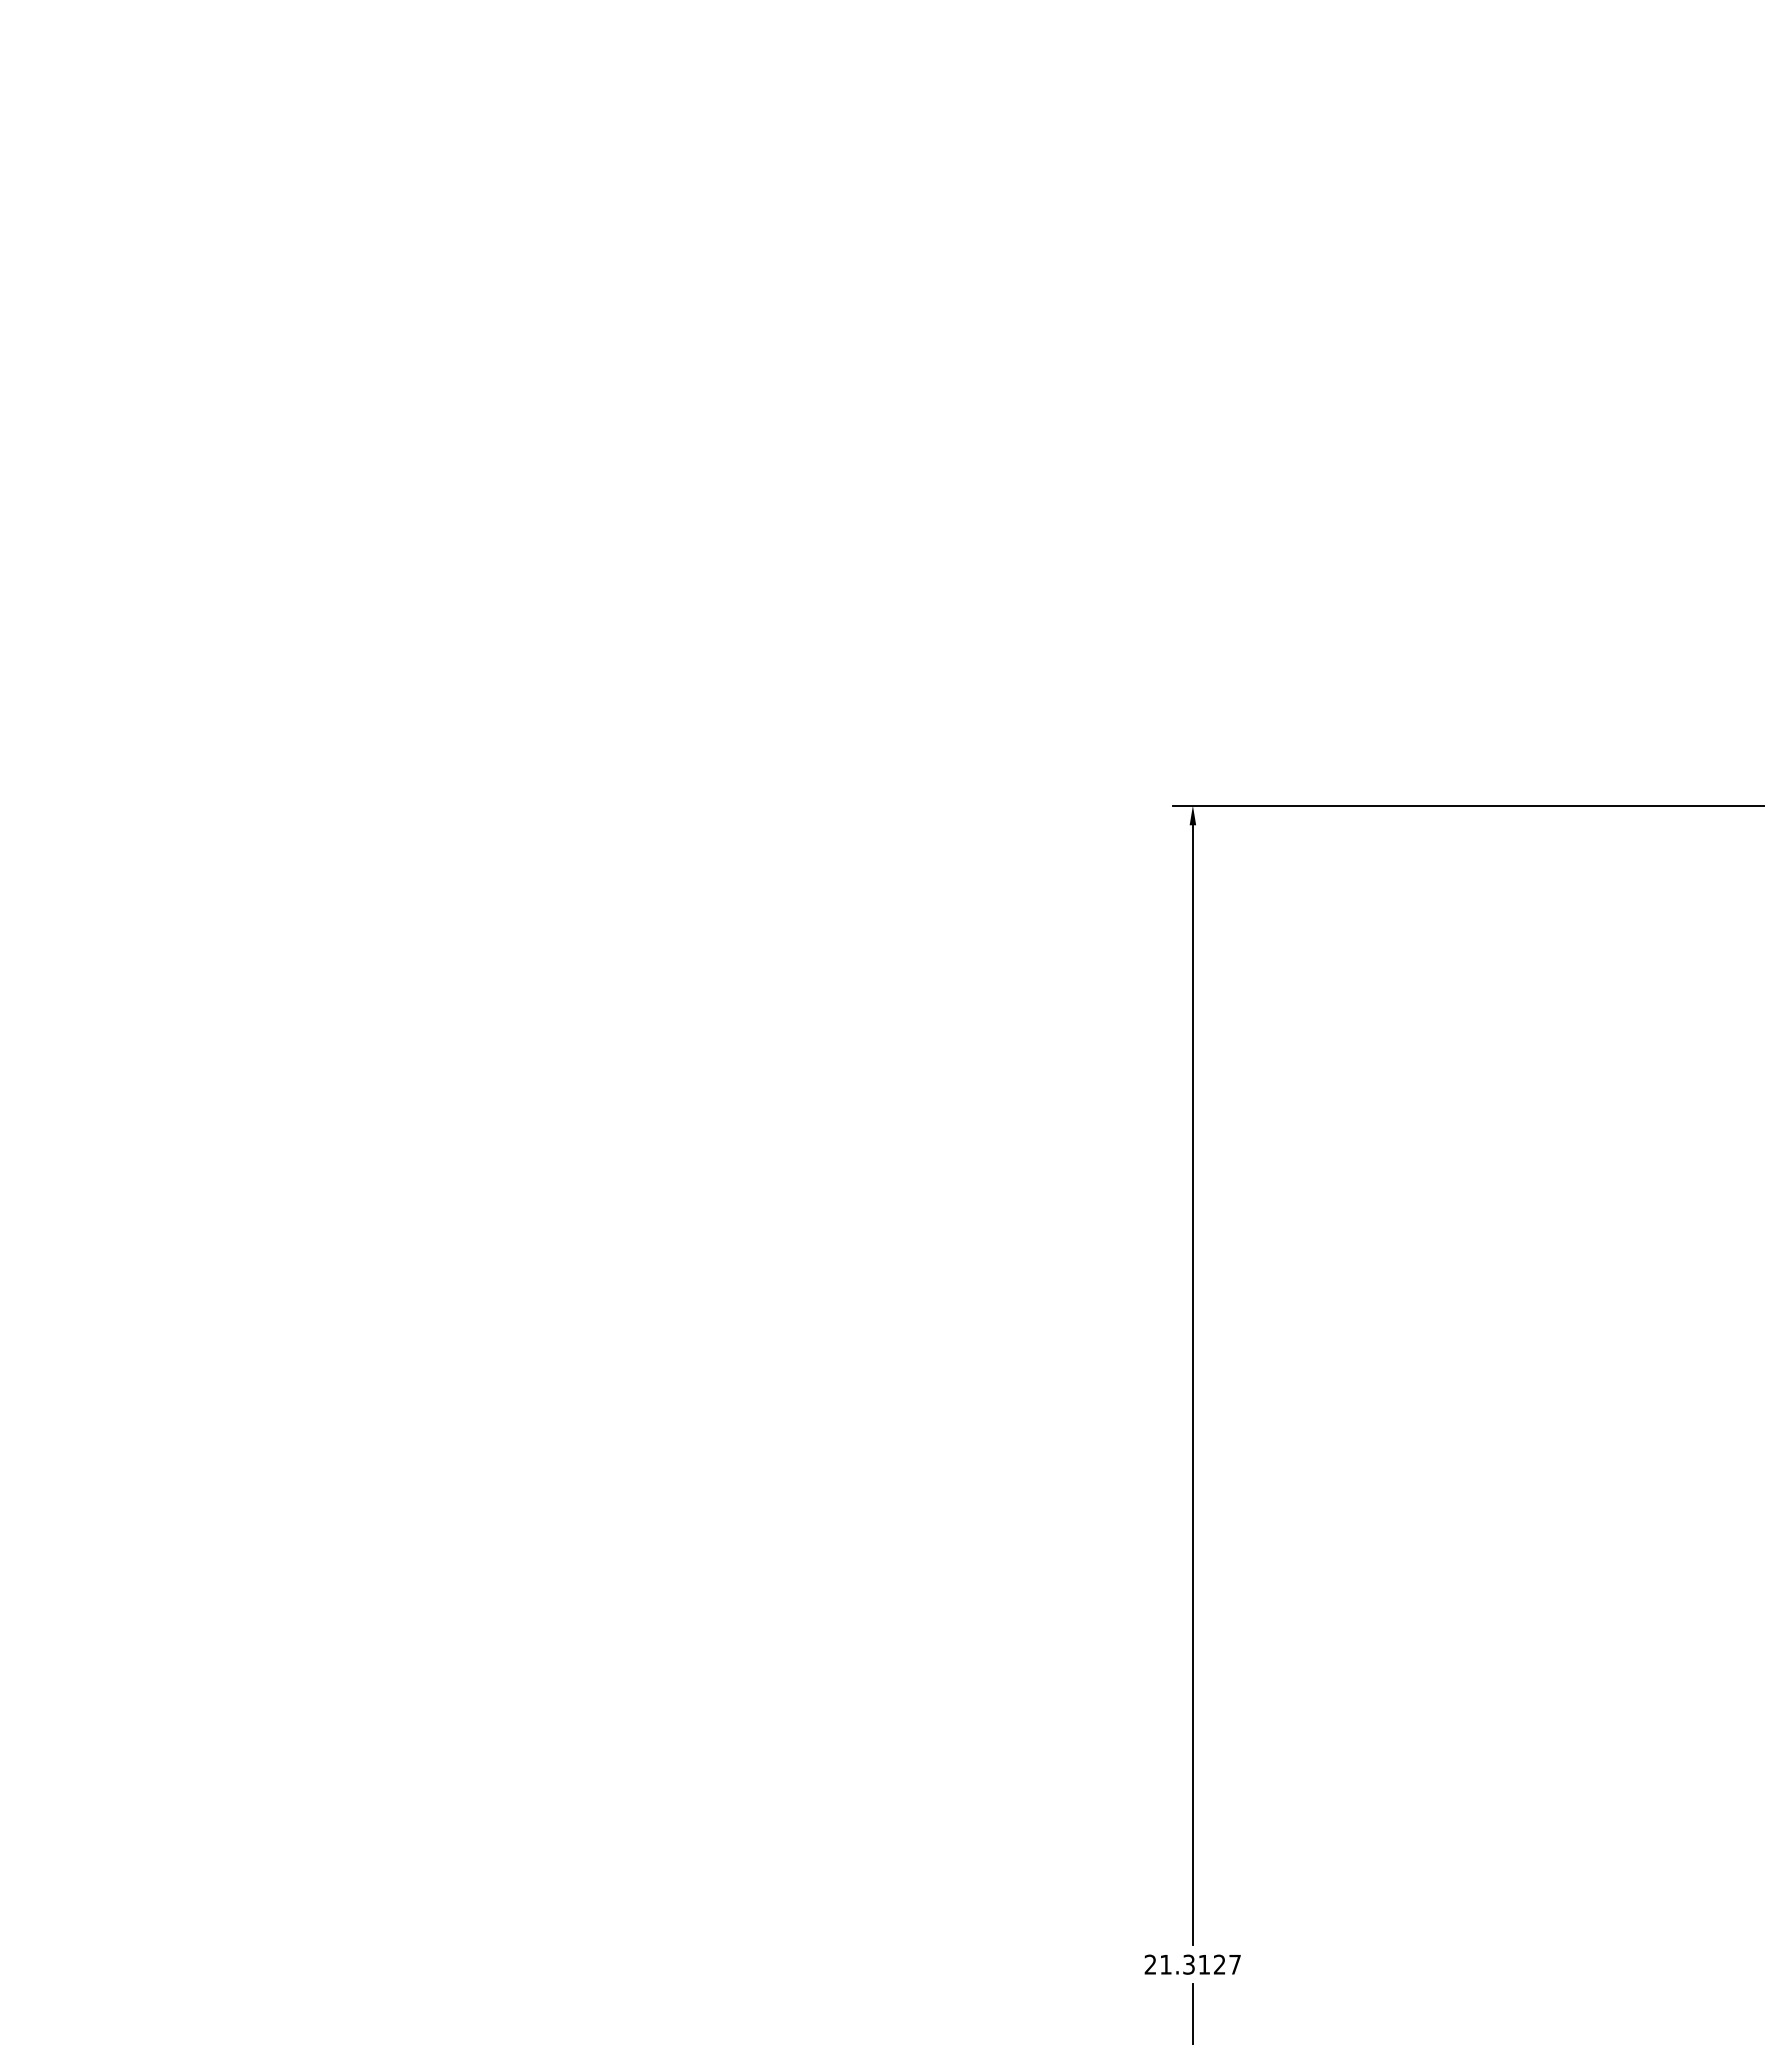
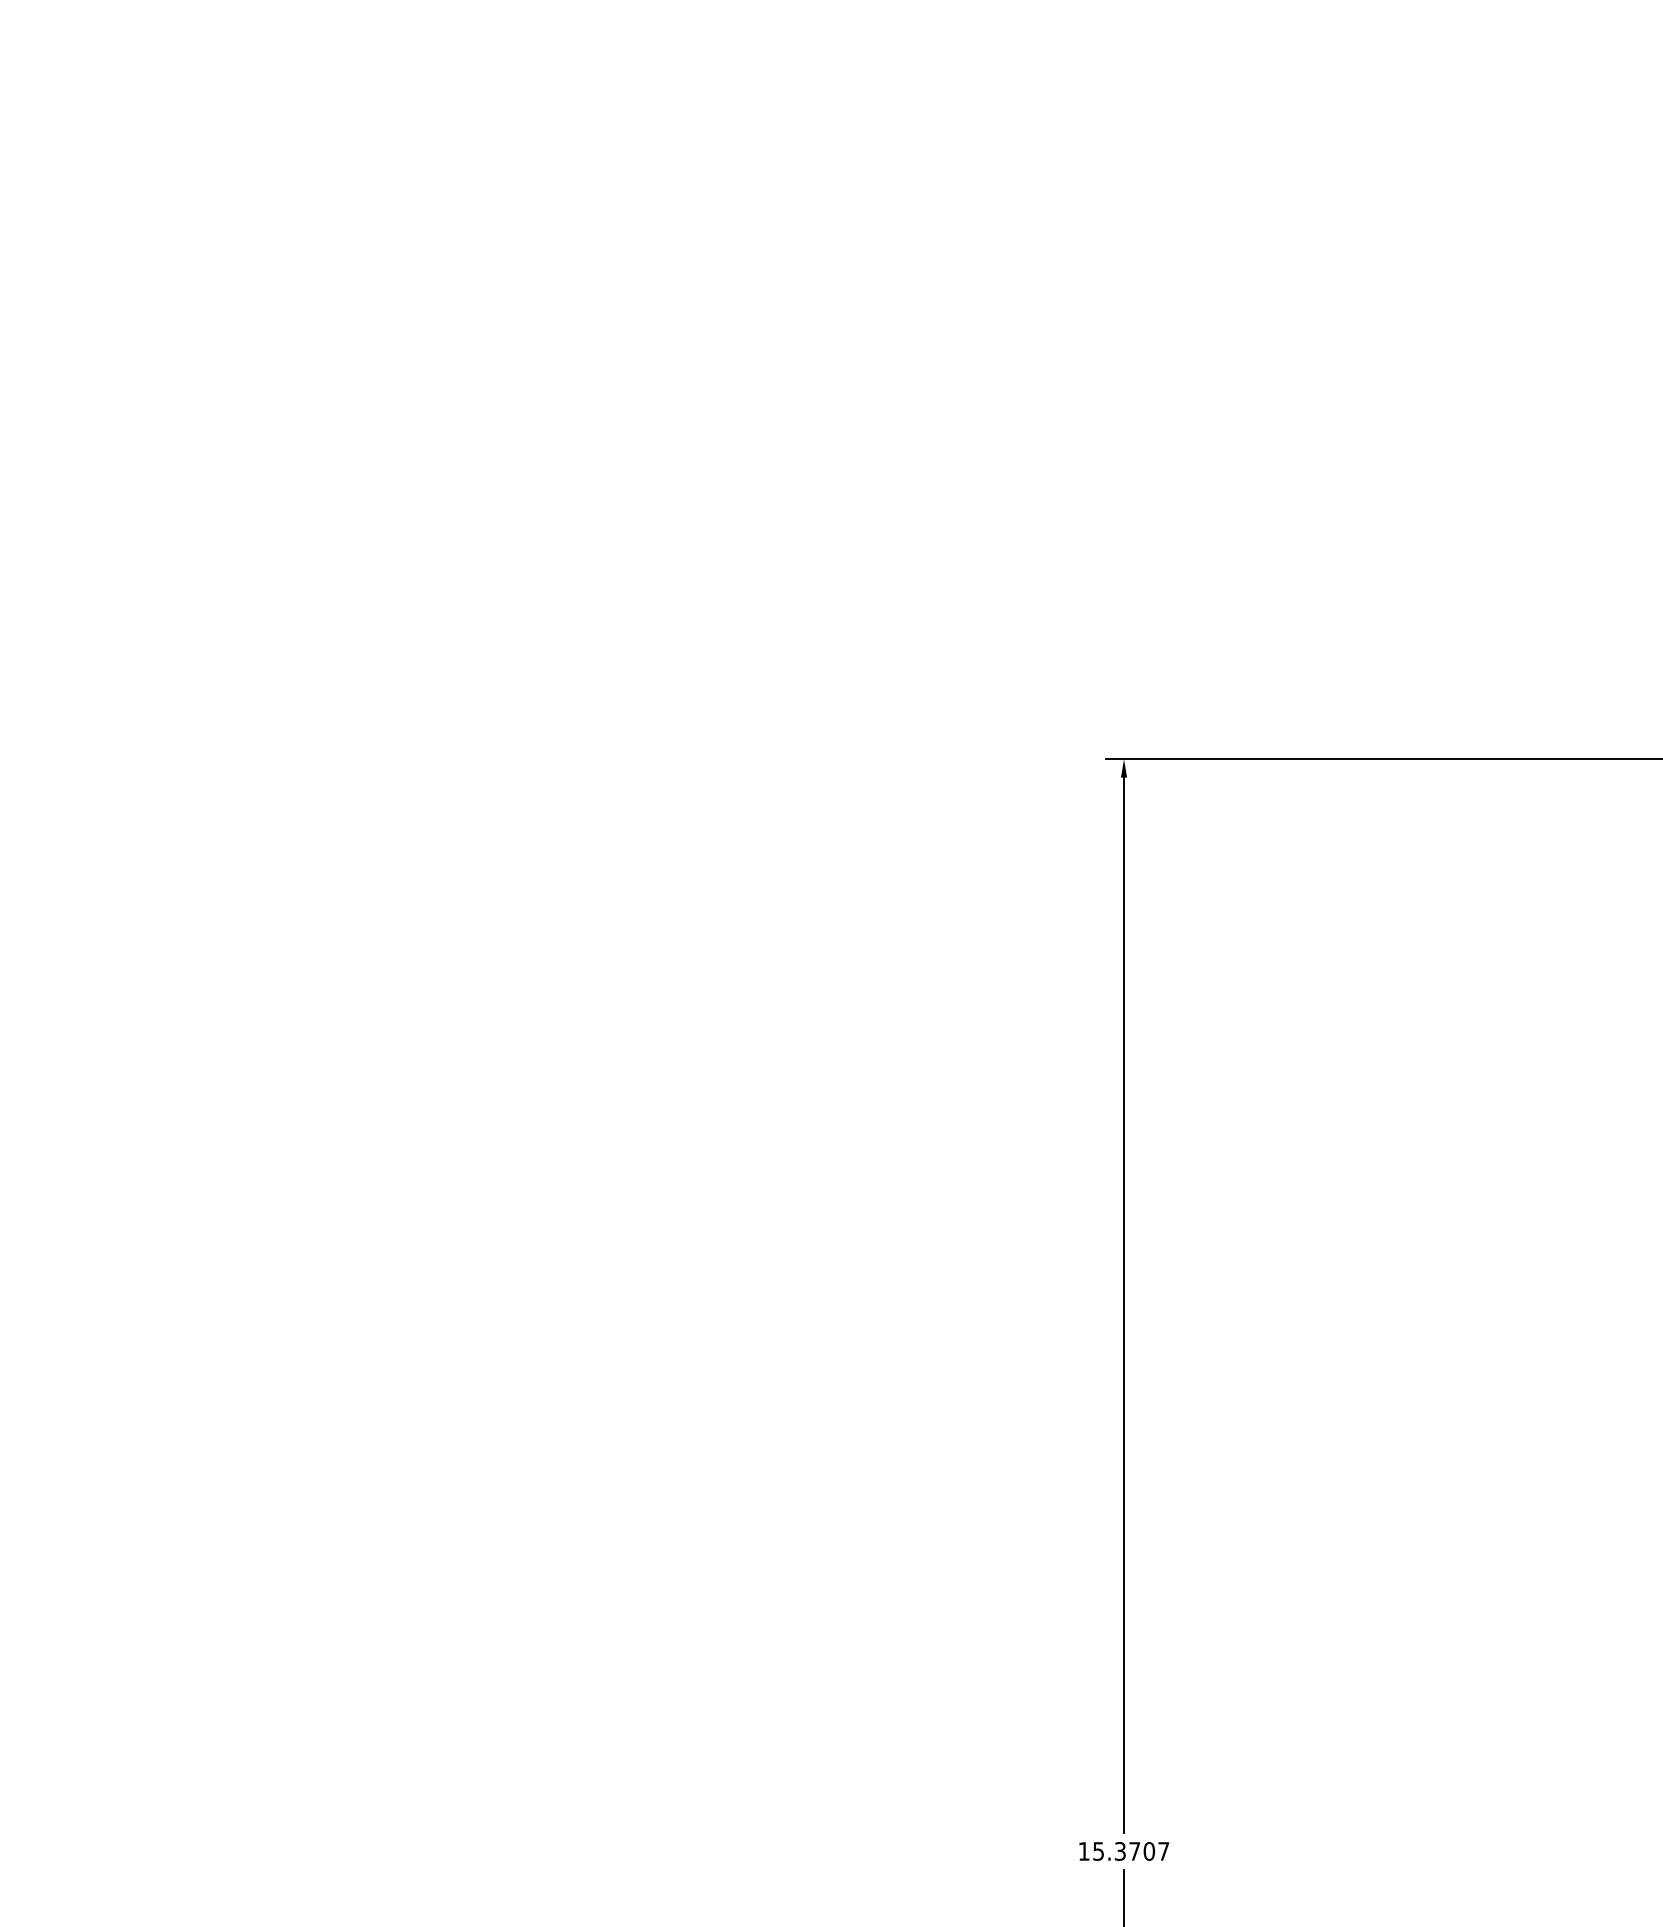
text: (1184, 1964) -> (1116, 1851), 21.3127 -> 15.3707

